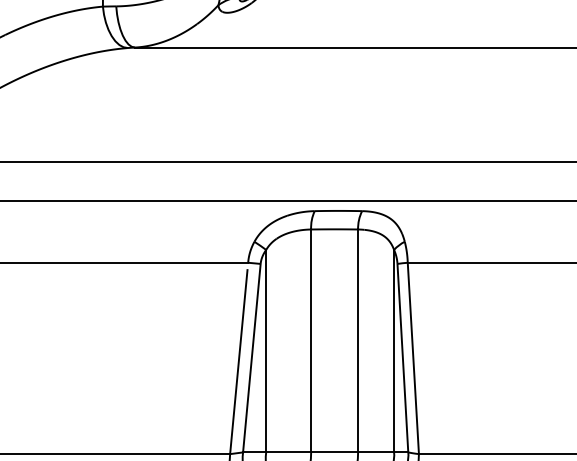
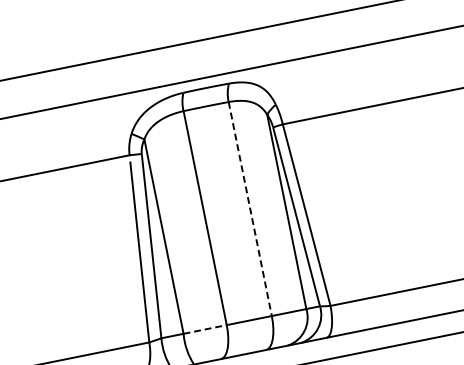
line: (358, 341) -> (250, 209), solid -> dashed
line: (289, 452) -> (205, 329), solid -> dashed

